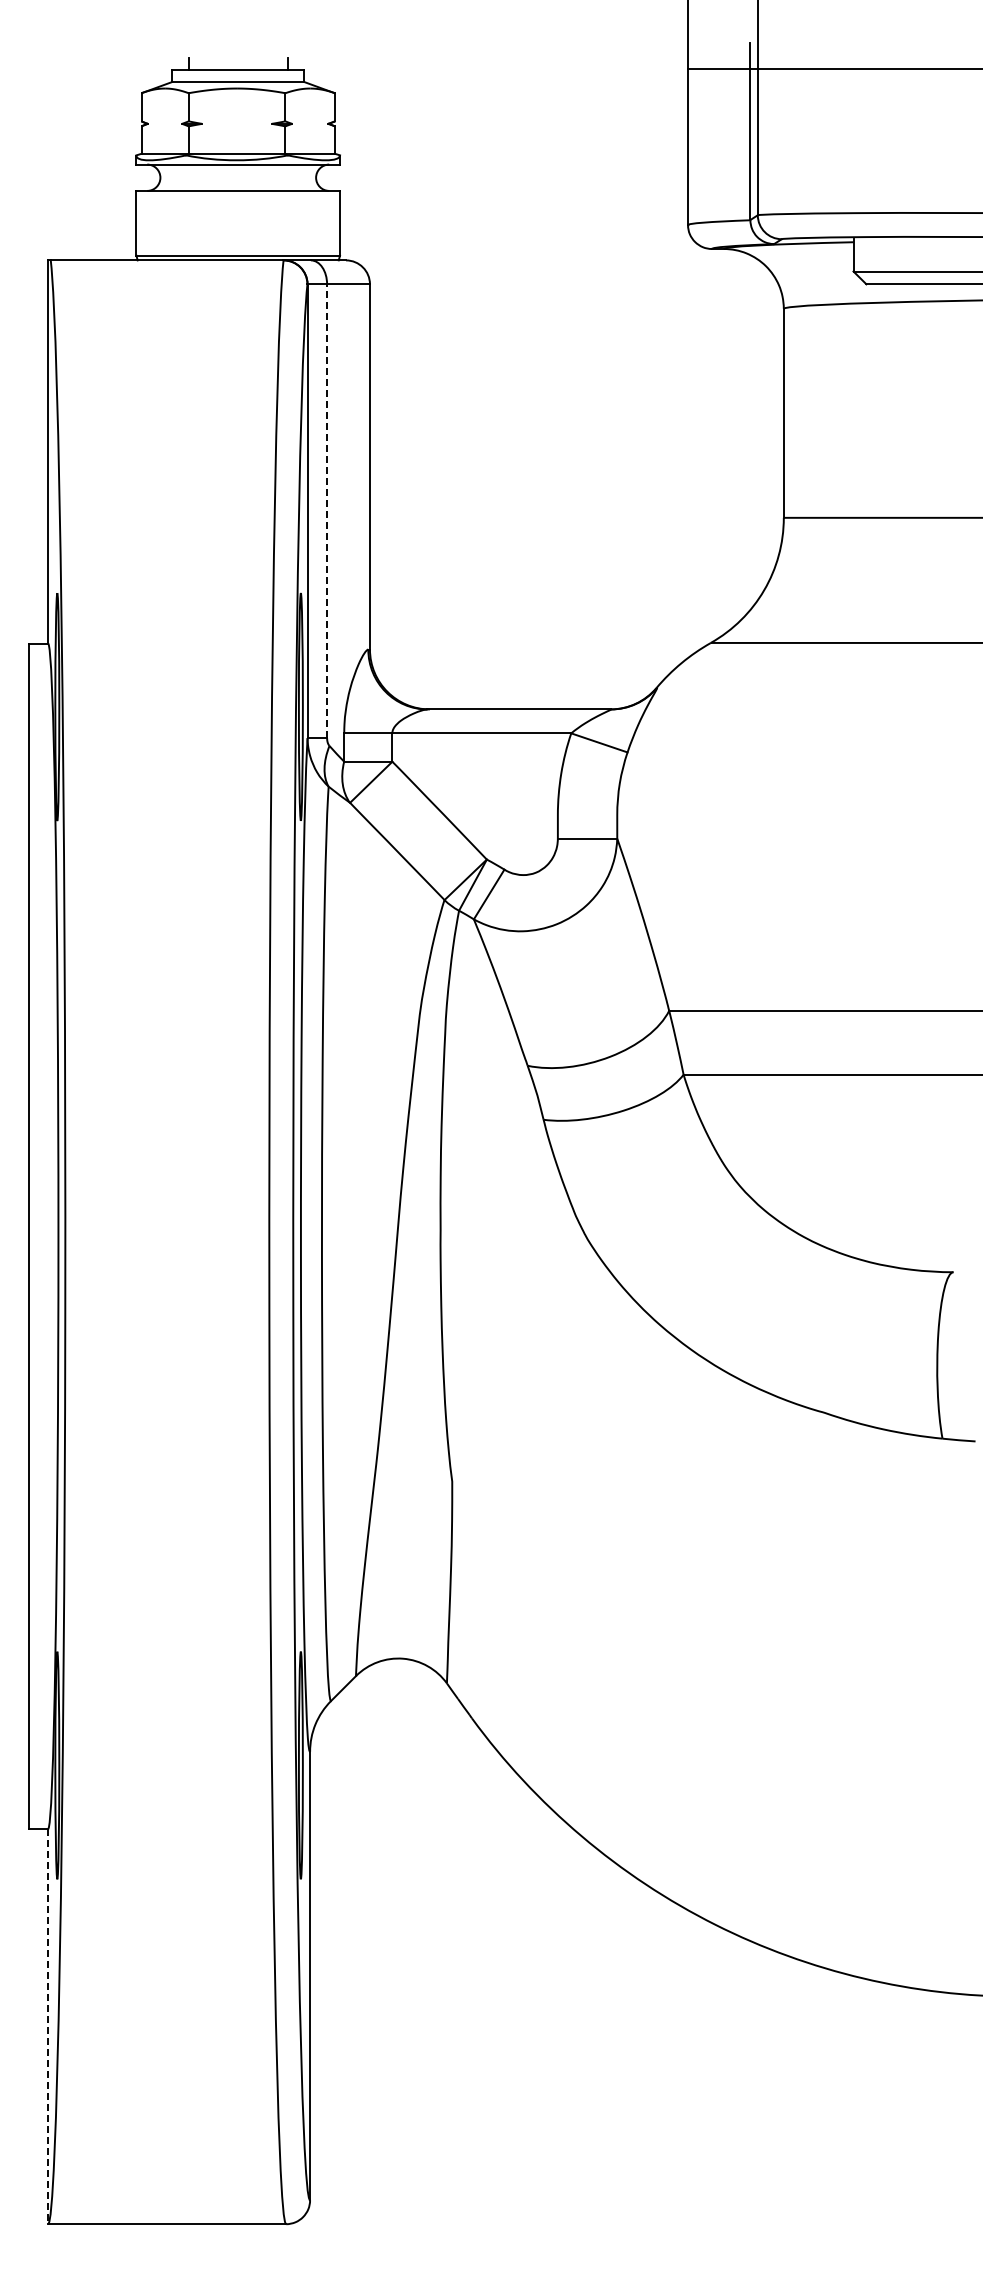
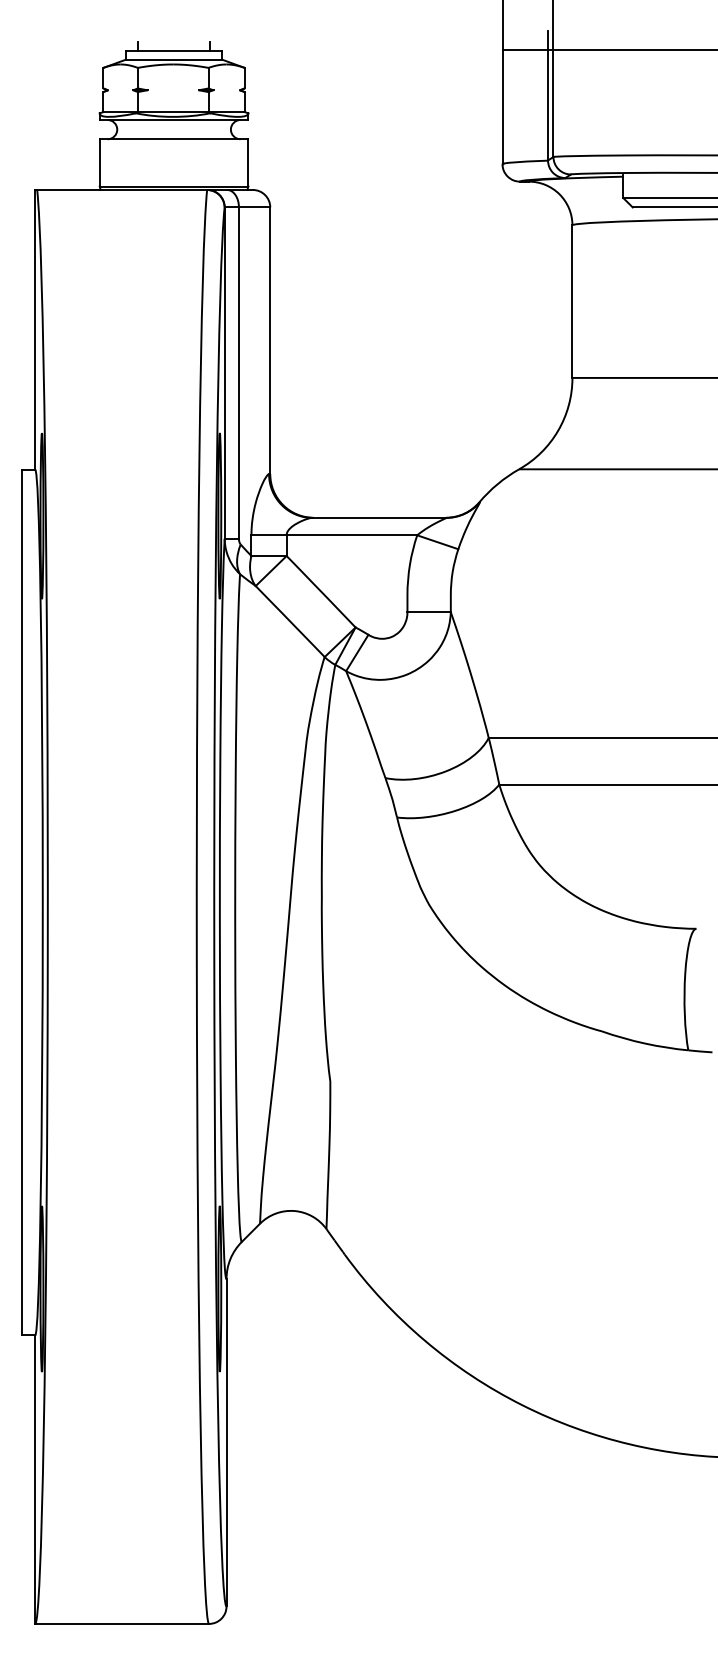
line: (327, 511) -> (239, 373), dashed -> solid
line: (48, 2026) -> (35, 1479), dashed -> solid

